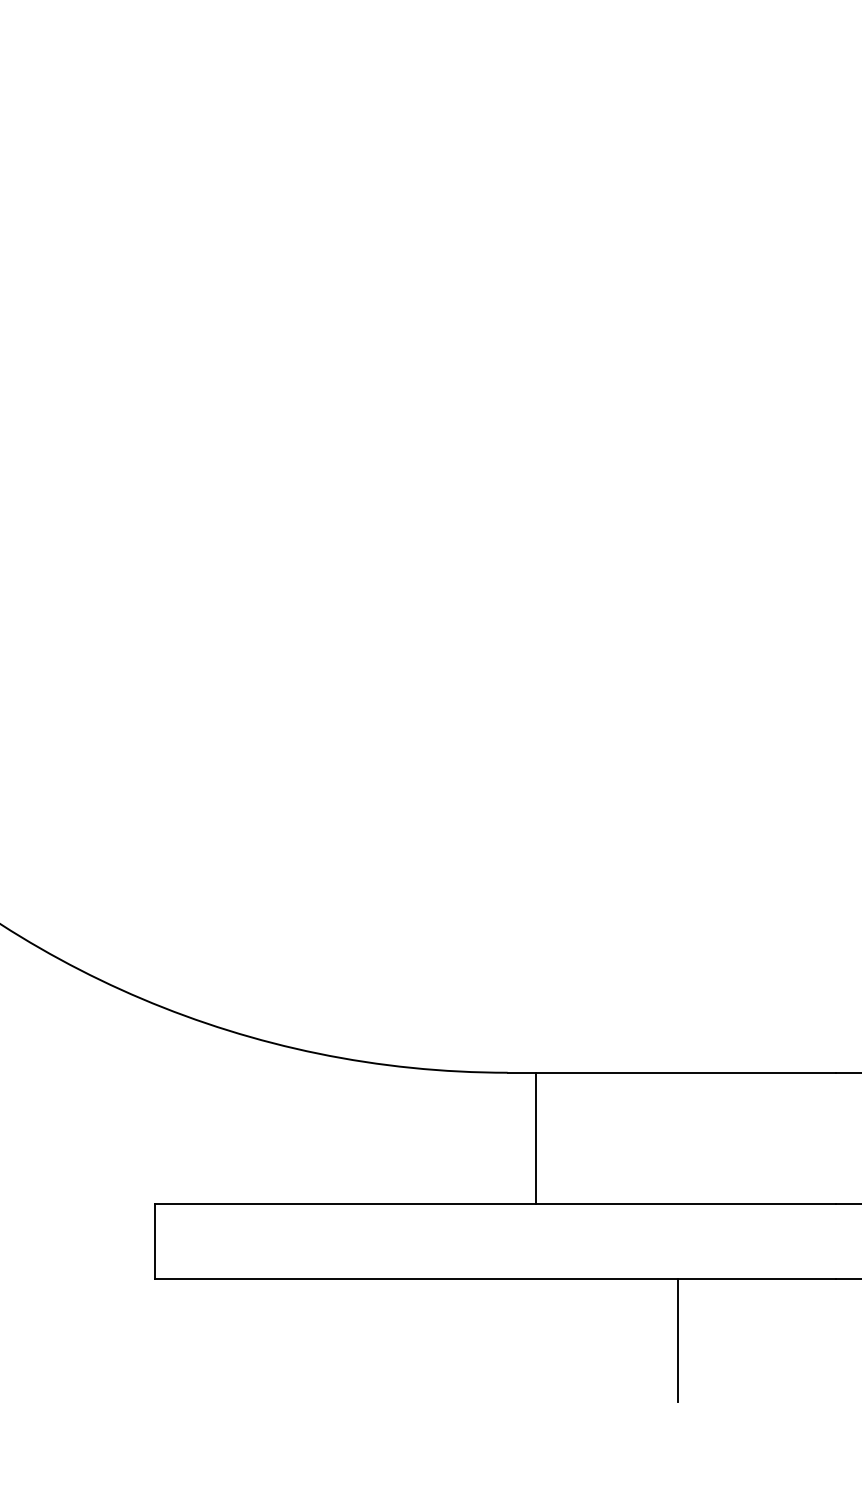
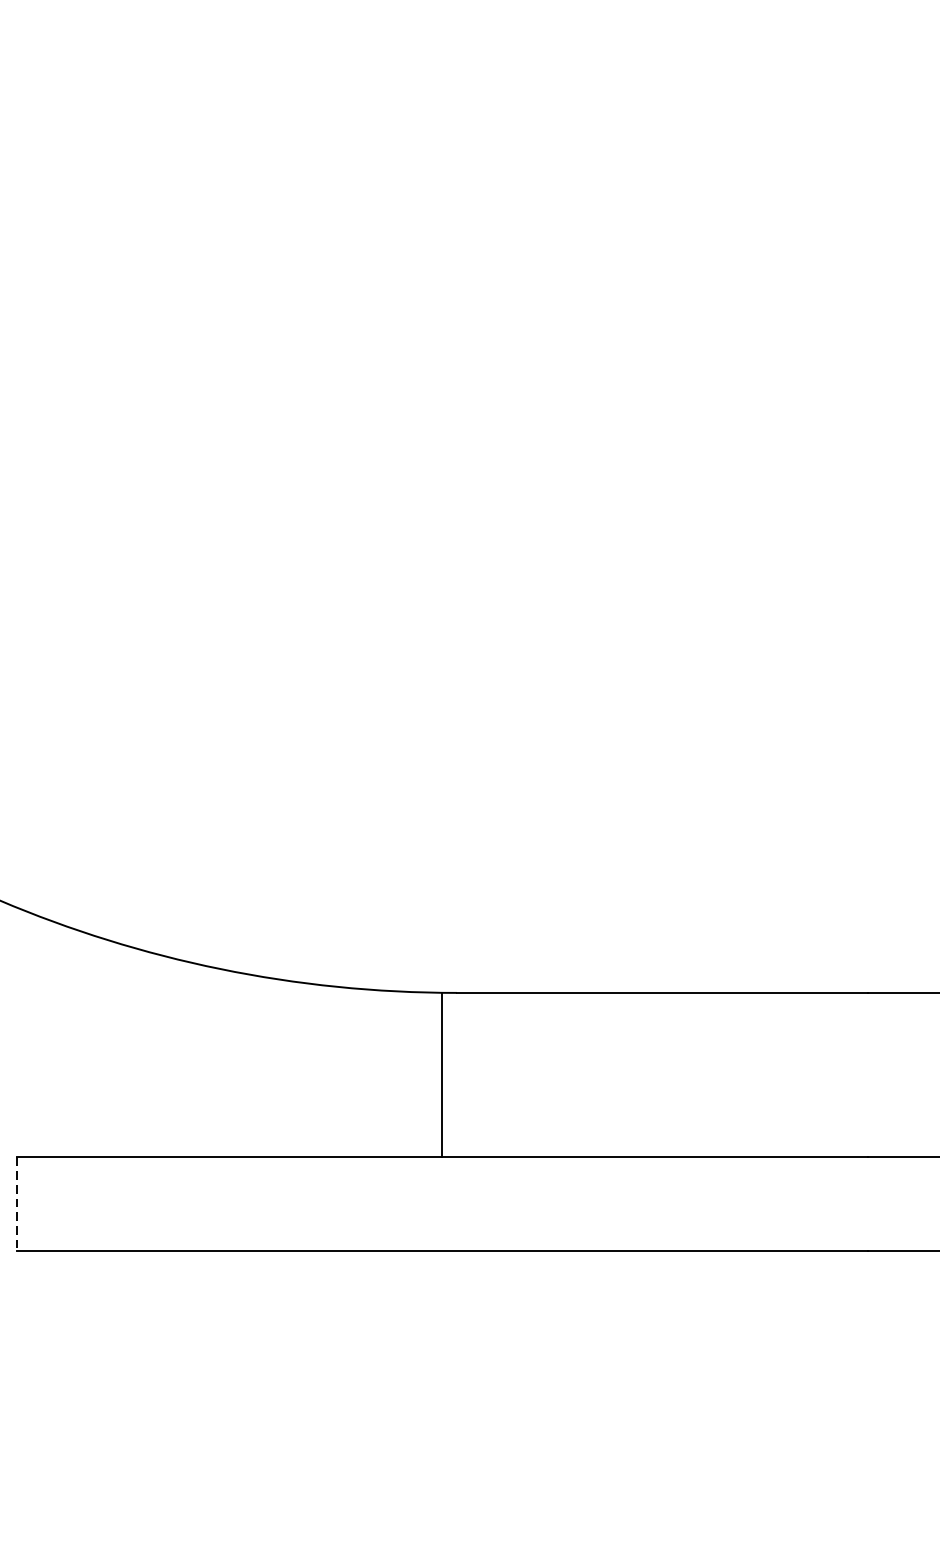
line: (535, 1138) -> (441, 1075), moved
line: (155, 1241) -> (16, 1203), solid -> dashed
line: (678, 1340) -> (670, 1327), removed

